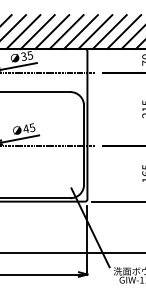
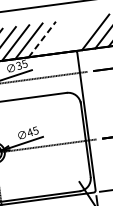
line: (52, 32) -> (42, 39), solid -> dashed
line: (66, 32) -> (55, 38), removed
line: (80, 32) -> (68, 36), removed
line: (95, 32) -> (82, 34), removed

